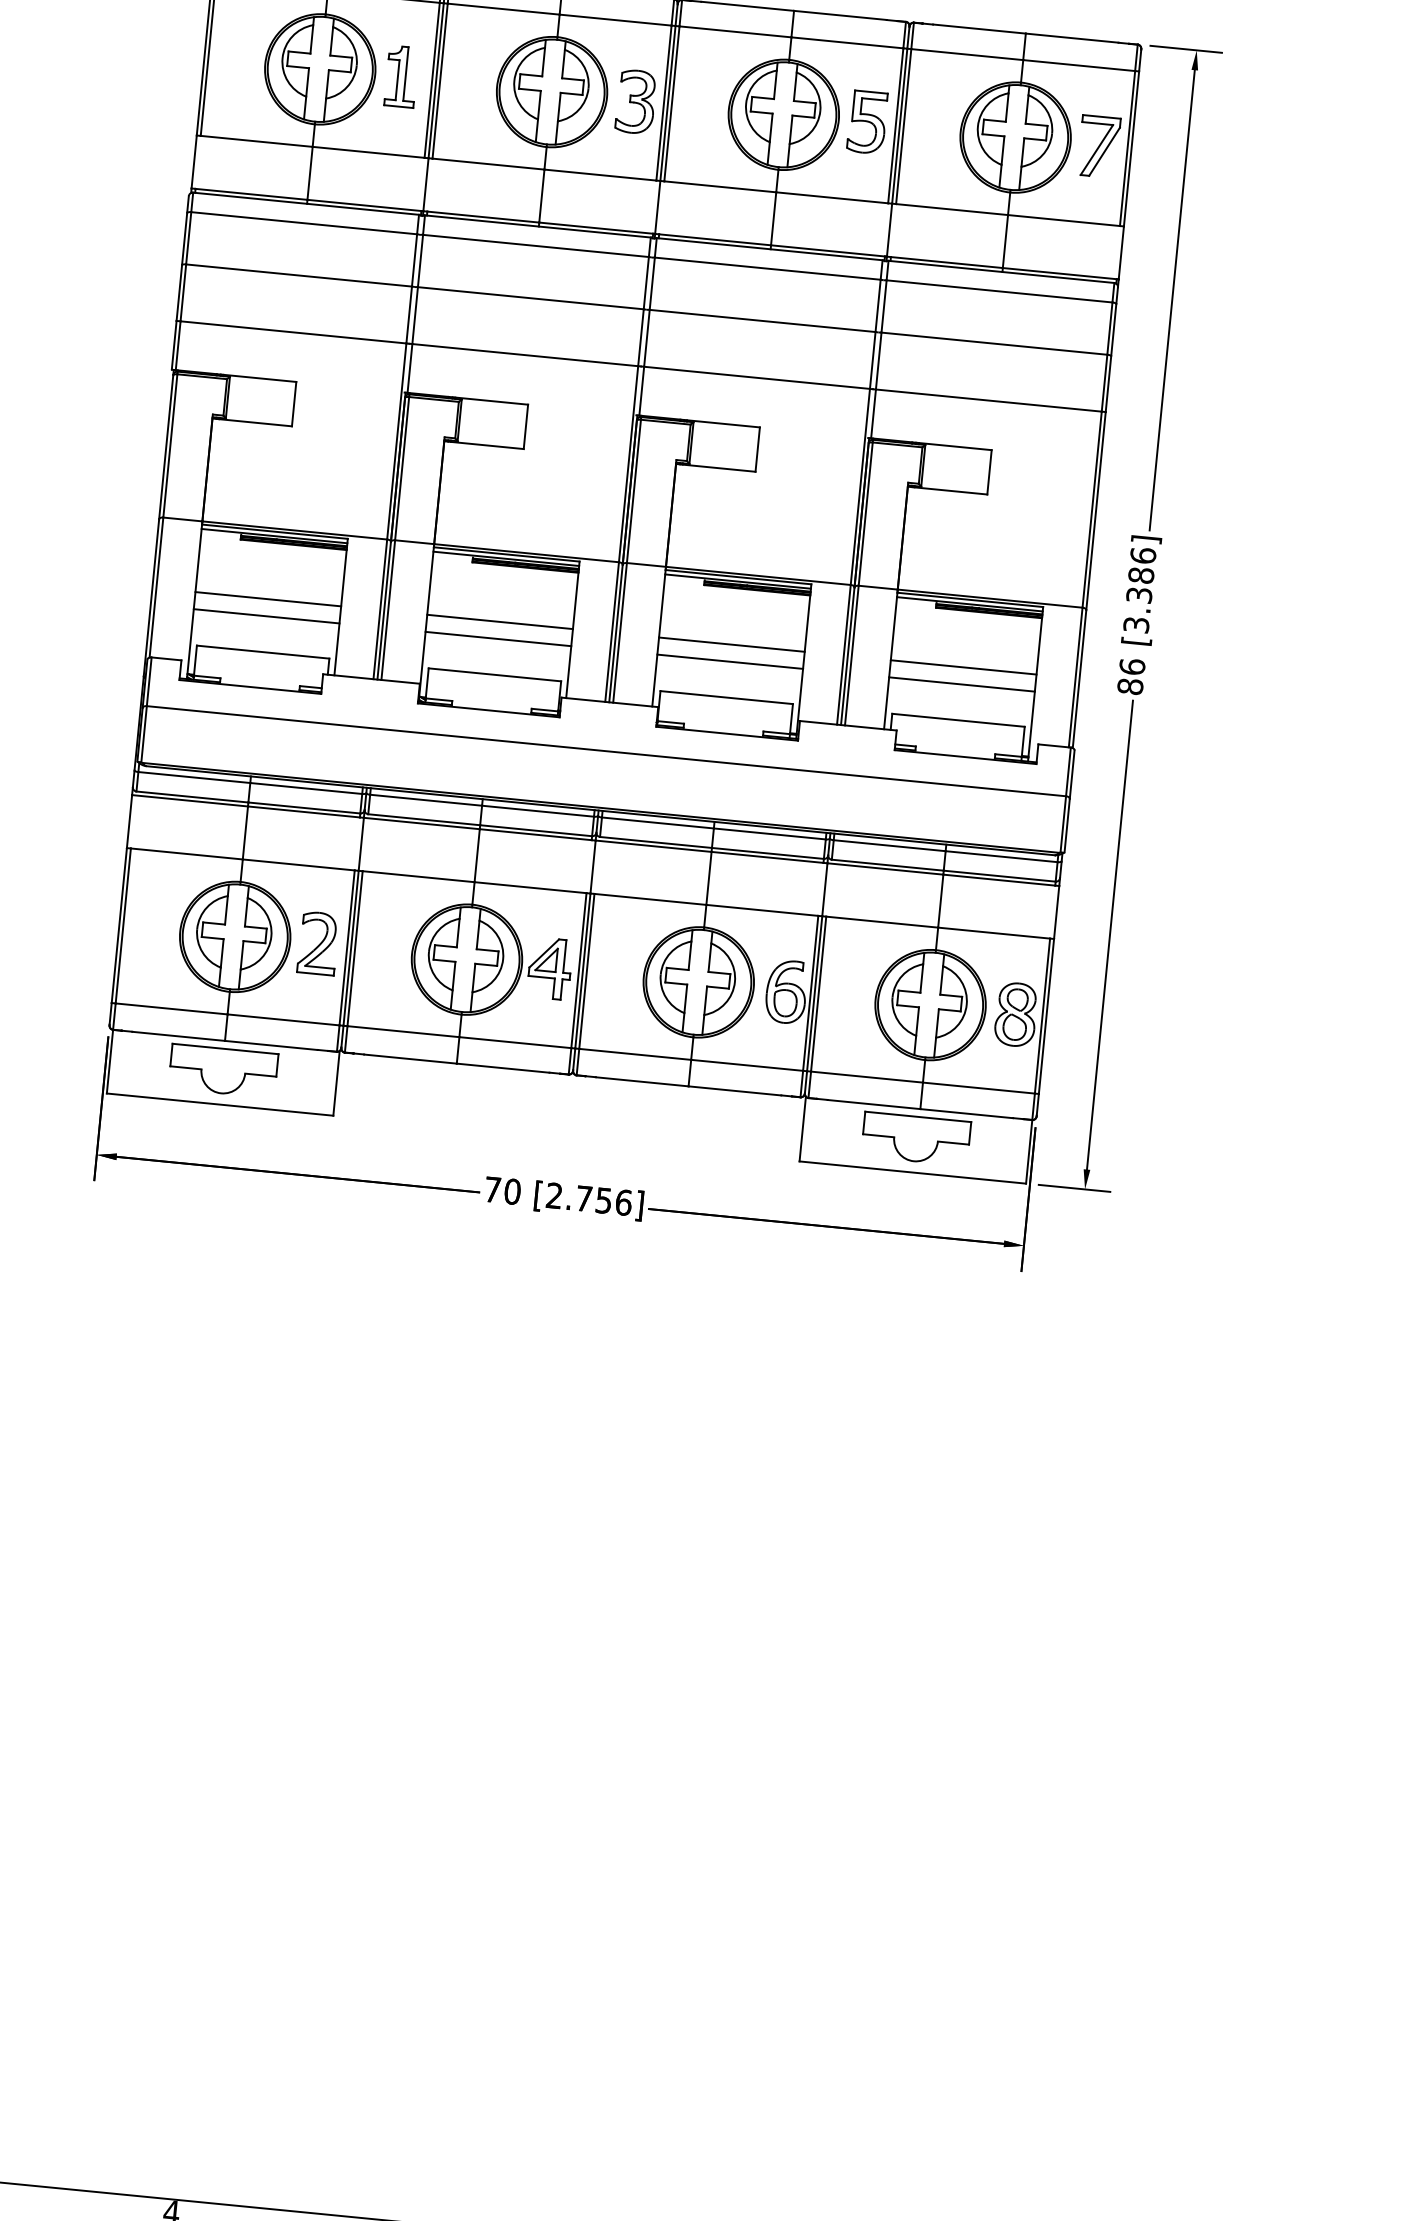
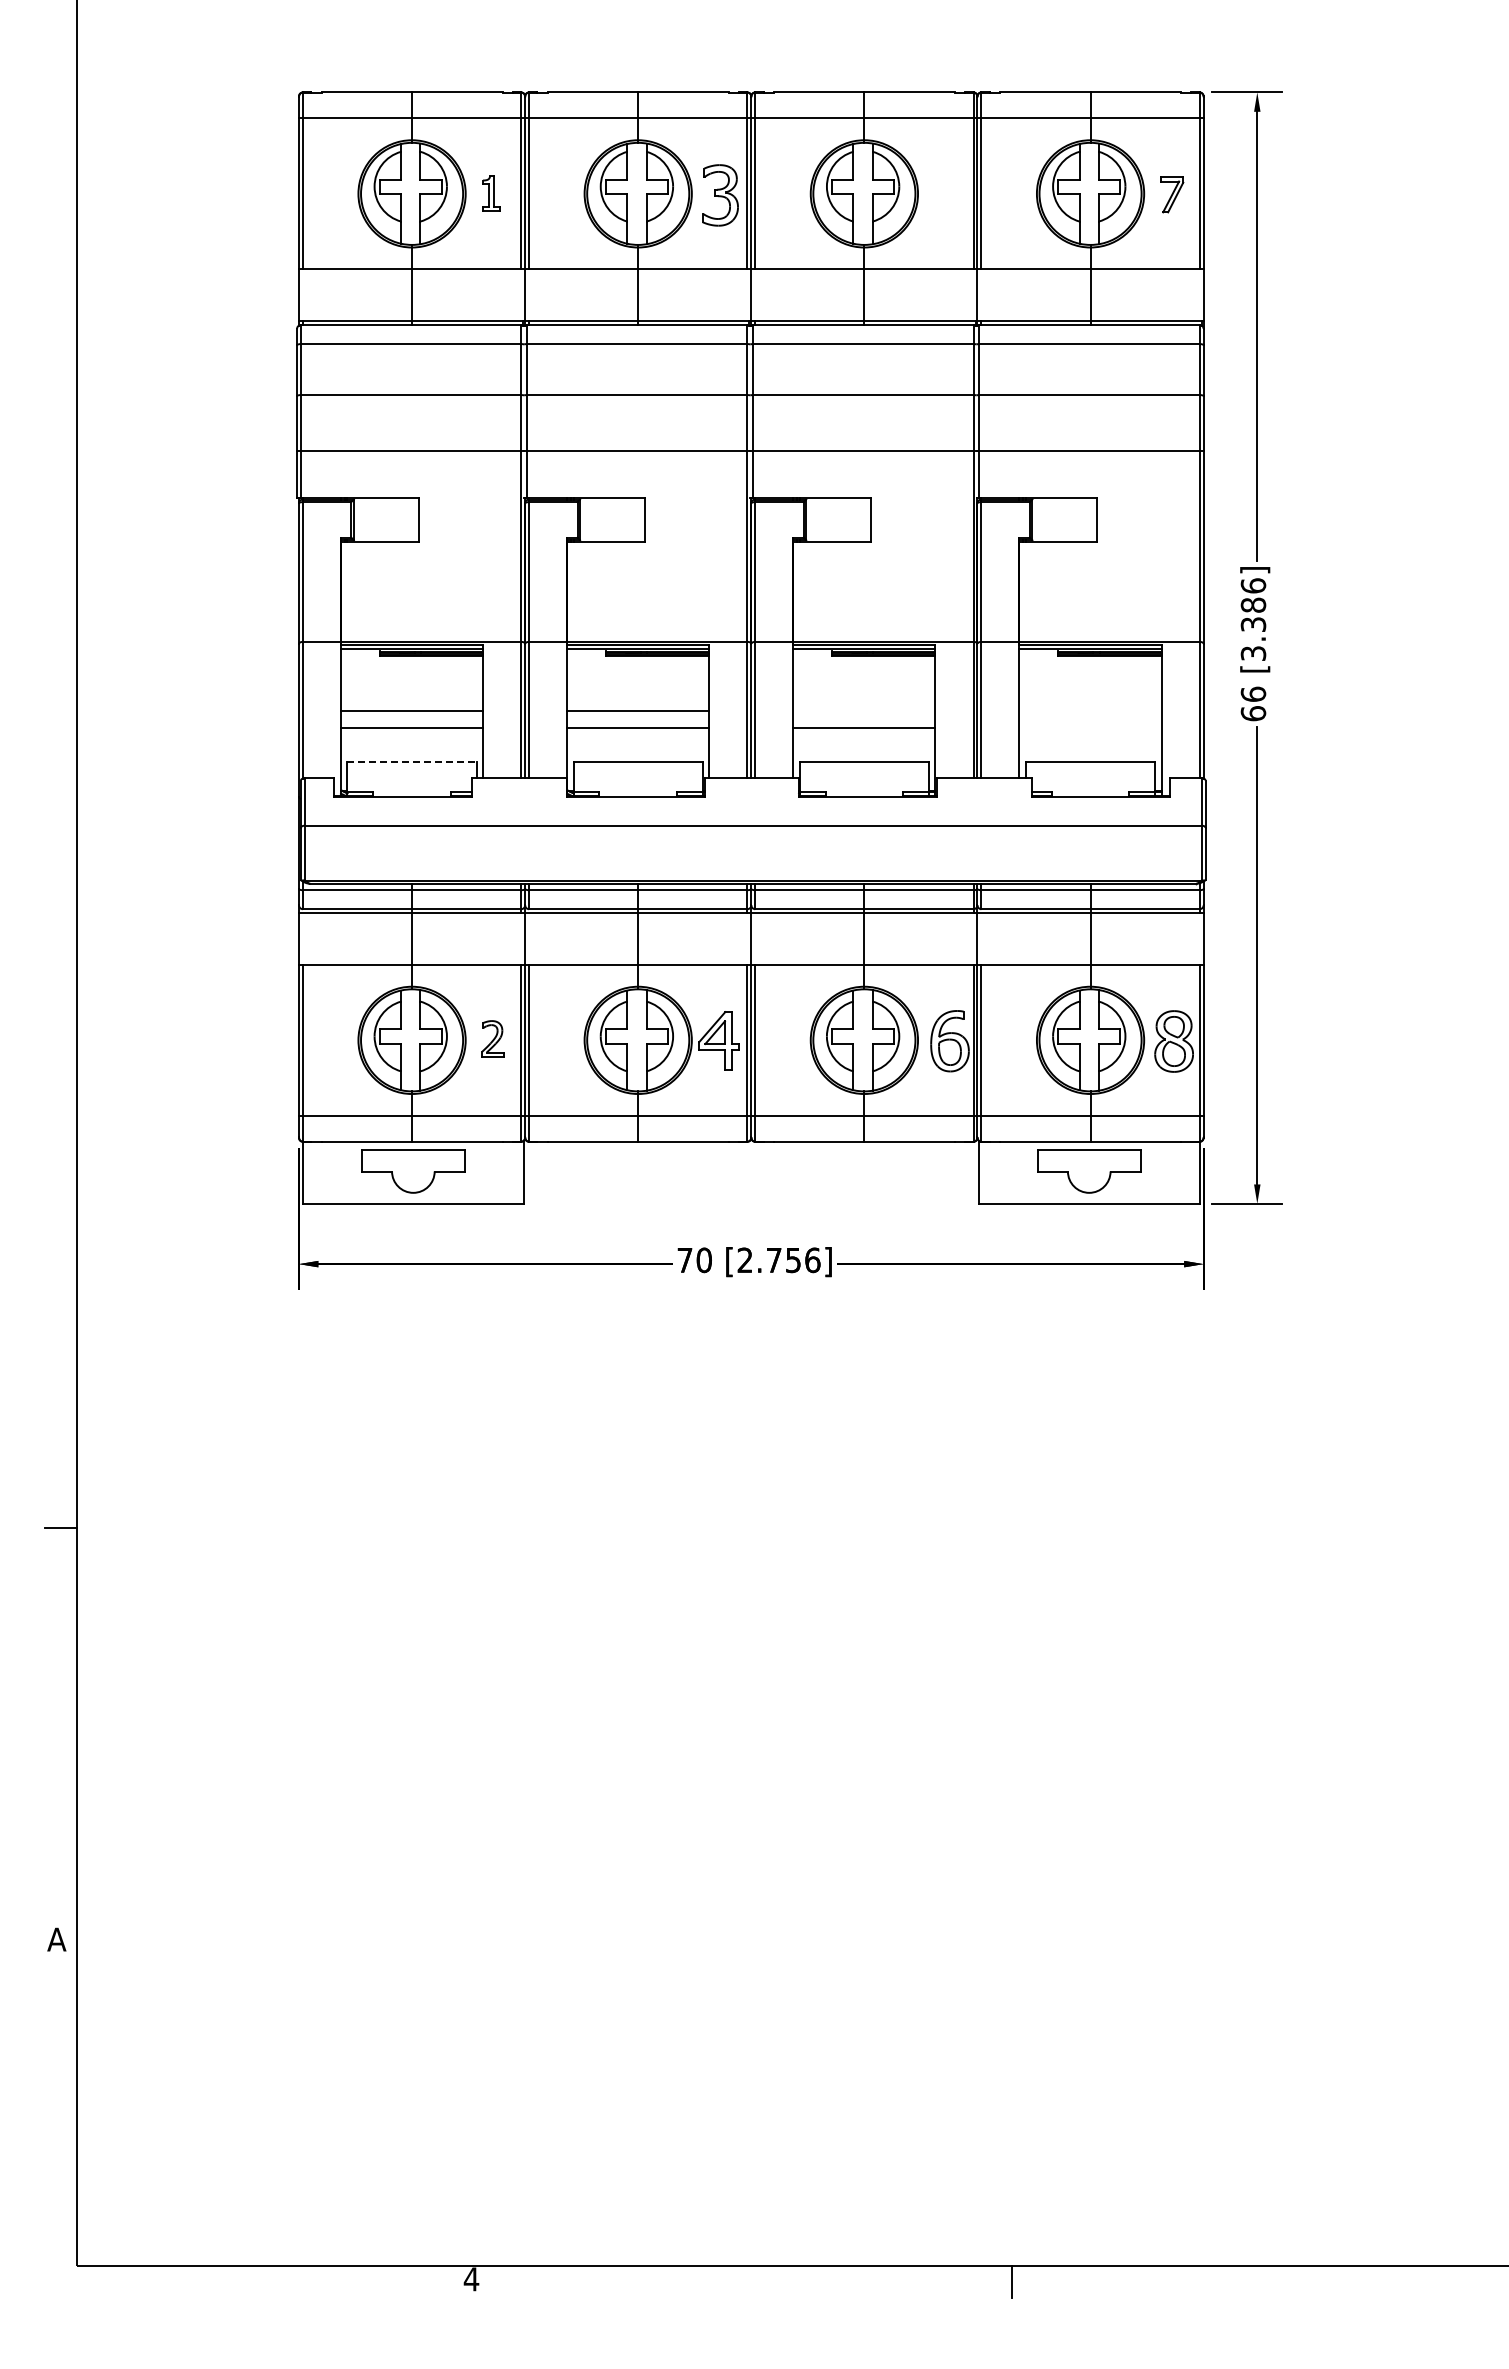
part: (401, 75) -> (491, 192), size x0.6
part: (868, 122) -> (946, 193), removed
part: (1099, 146) -> (1172, 194), size x0.6
line: (732, 644) -> (864, 710), removed
line: (263, 652) -> (412, 762), solid -> dashed
line: (963, 667) -> (1090, 710), removed
line: (961, 684) -> (1090, 727), removed
text: (1130, 686) -> (1253, 713), 86 -> 66
part: (317, 943) -> (492, 1038), size x0.6

